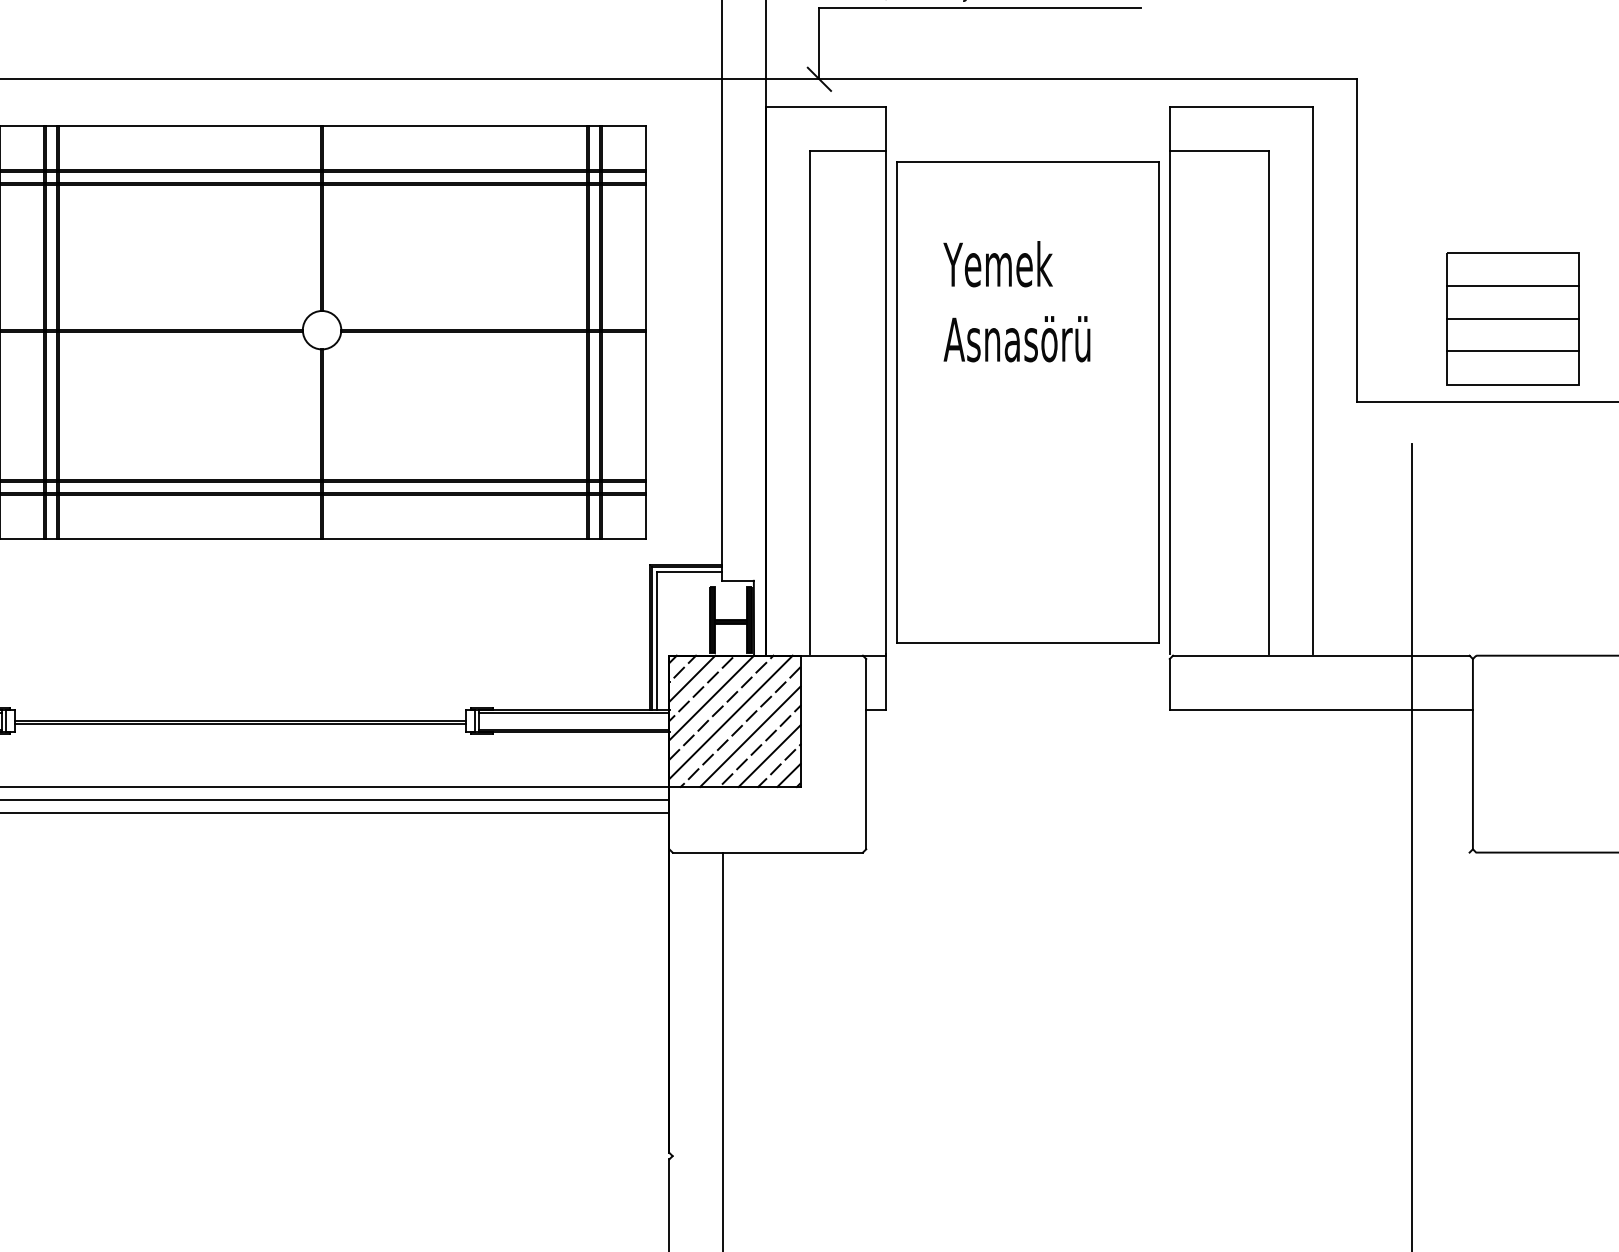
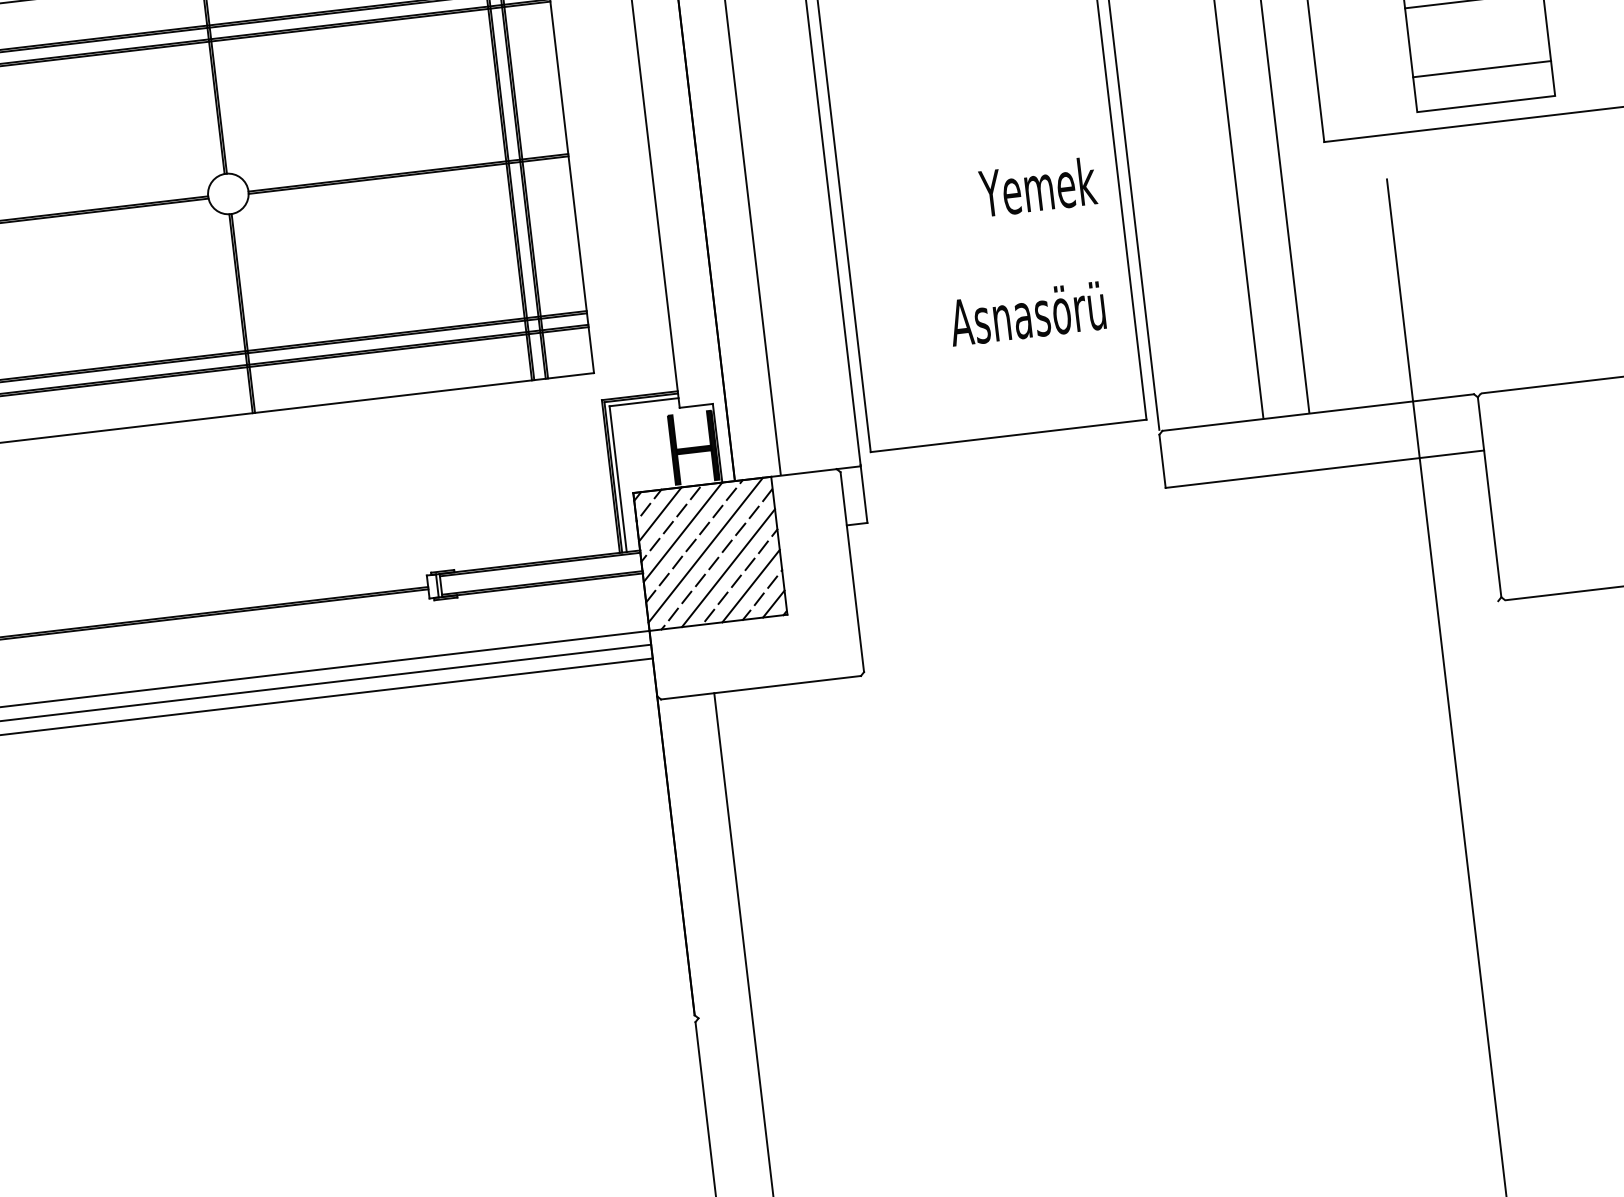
text: (997, 264) -> (1037, 187), moved
line: (1512, 318) -> (1477, 34), removed
text: (1016, 339) -> (1026, 314), moved

